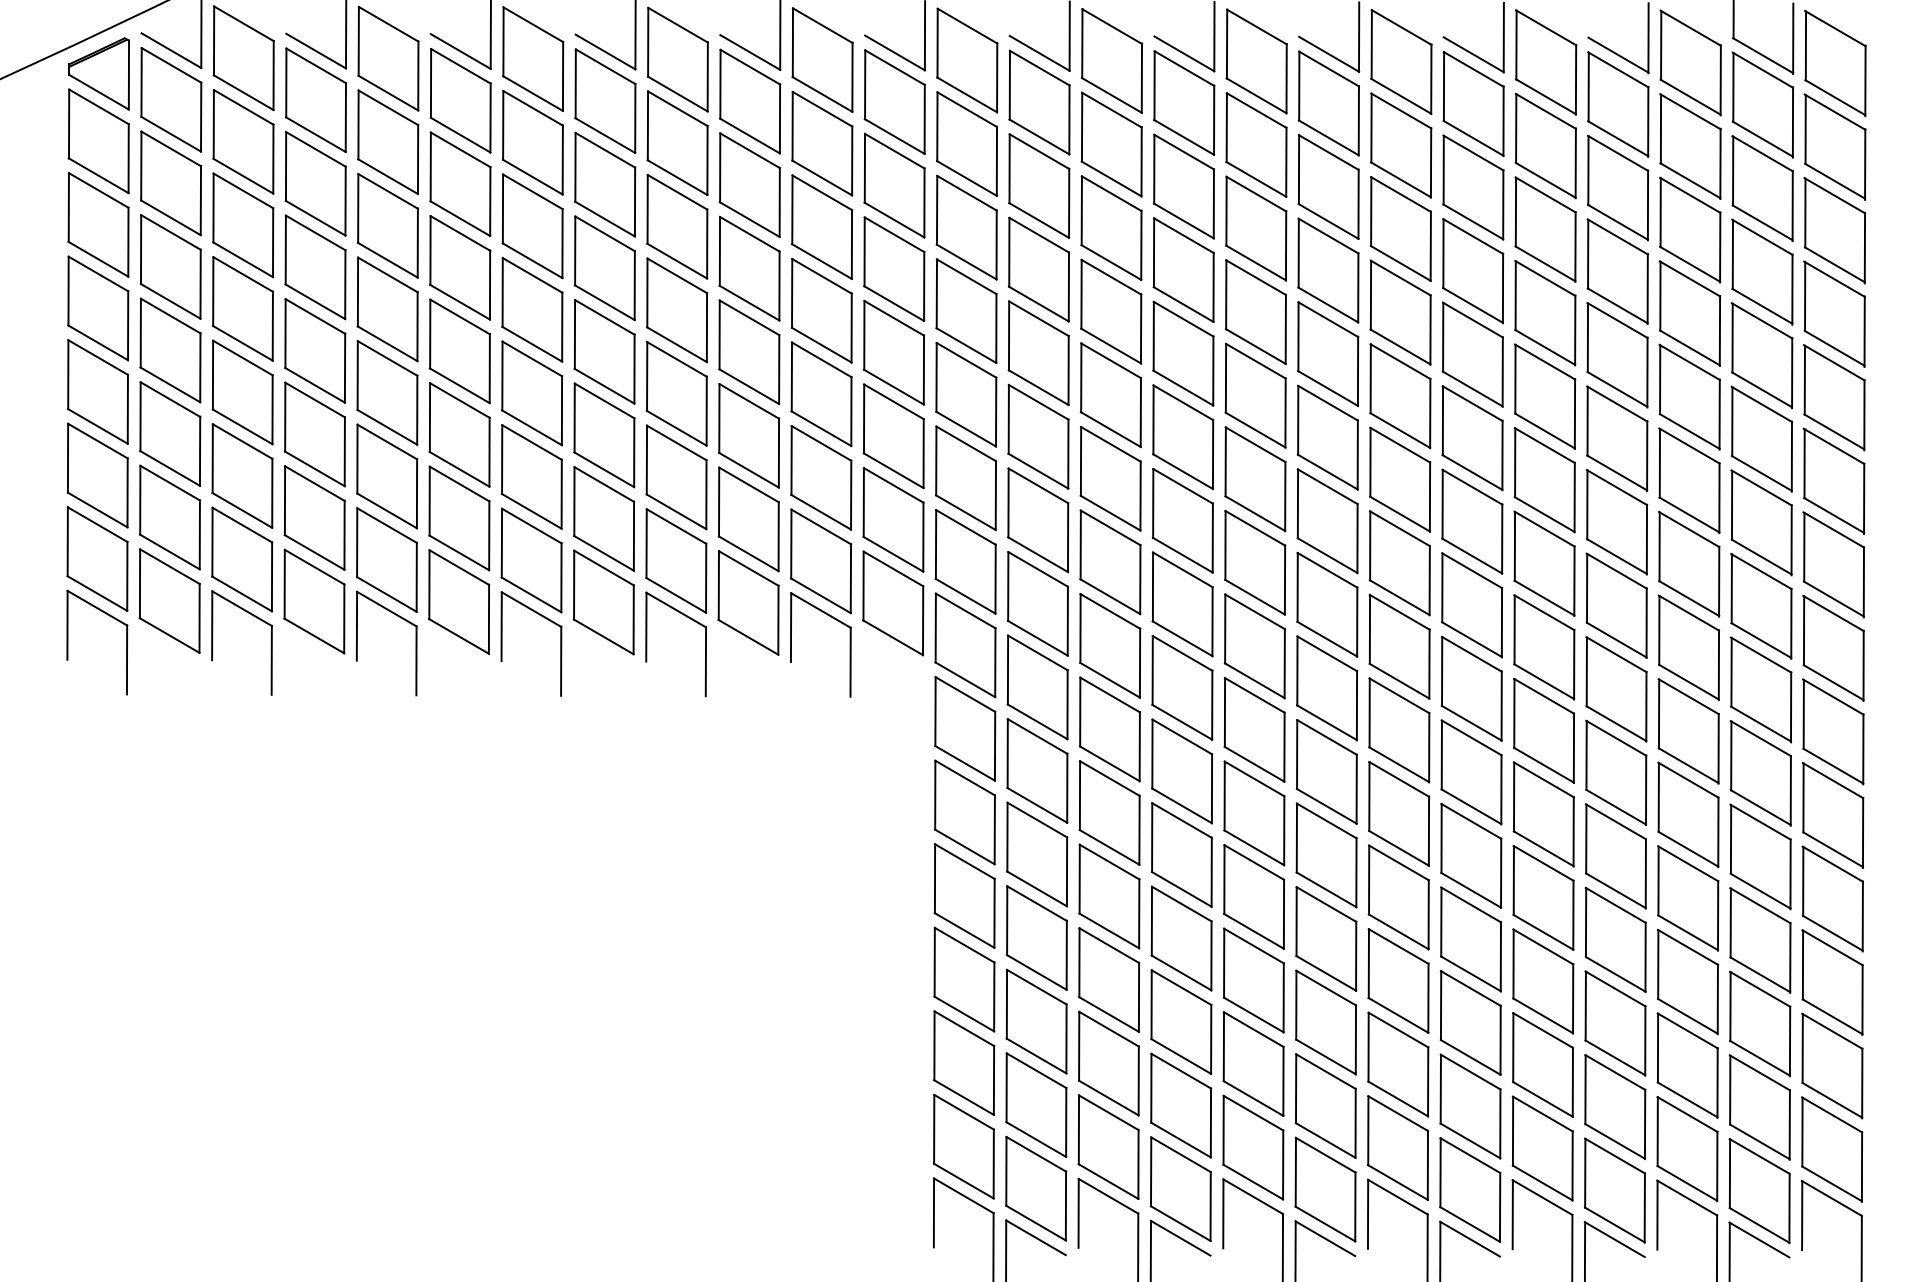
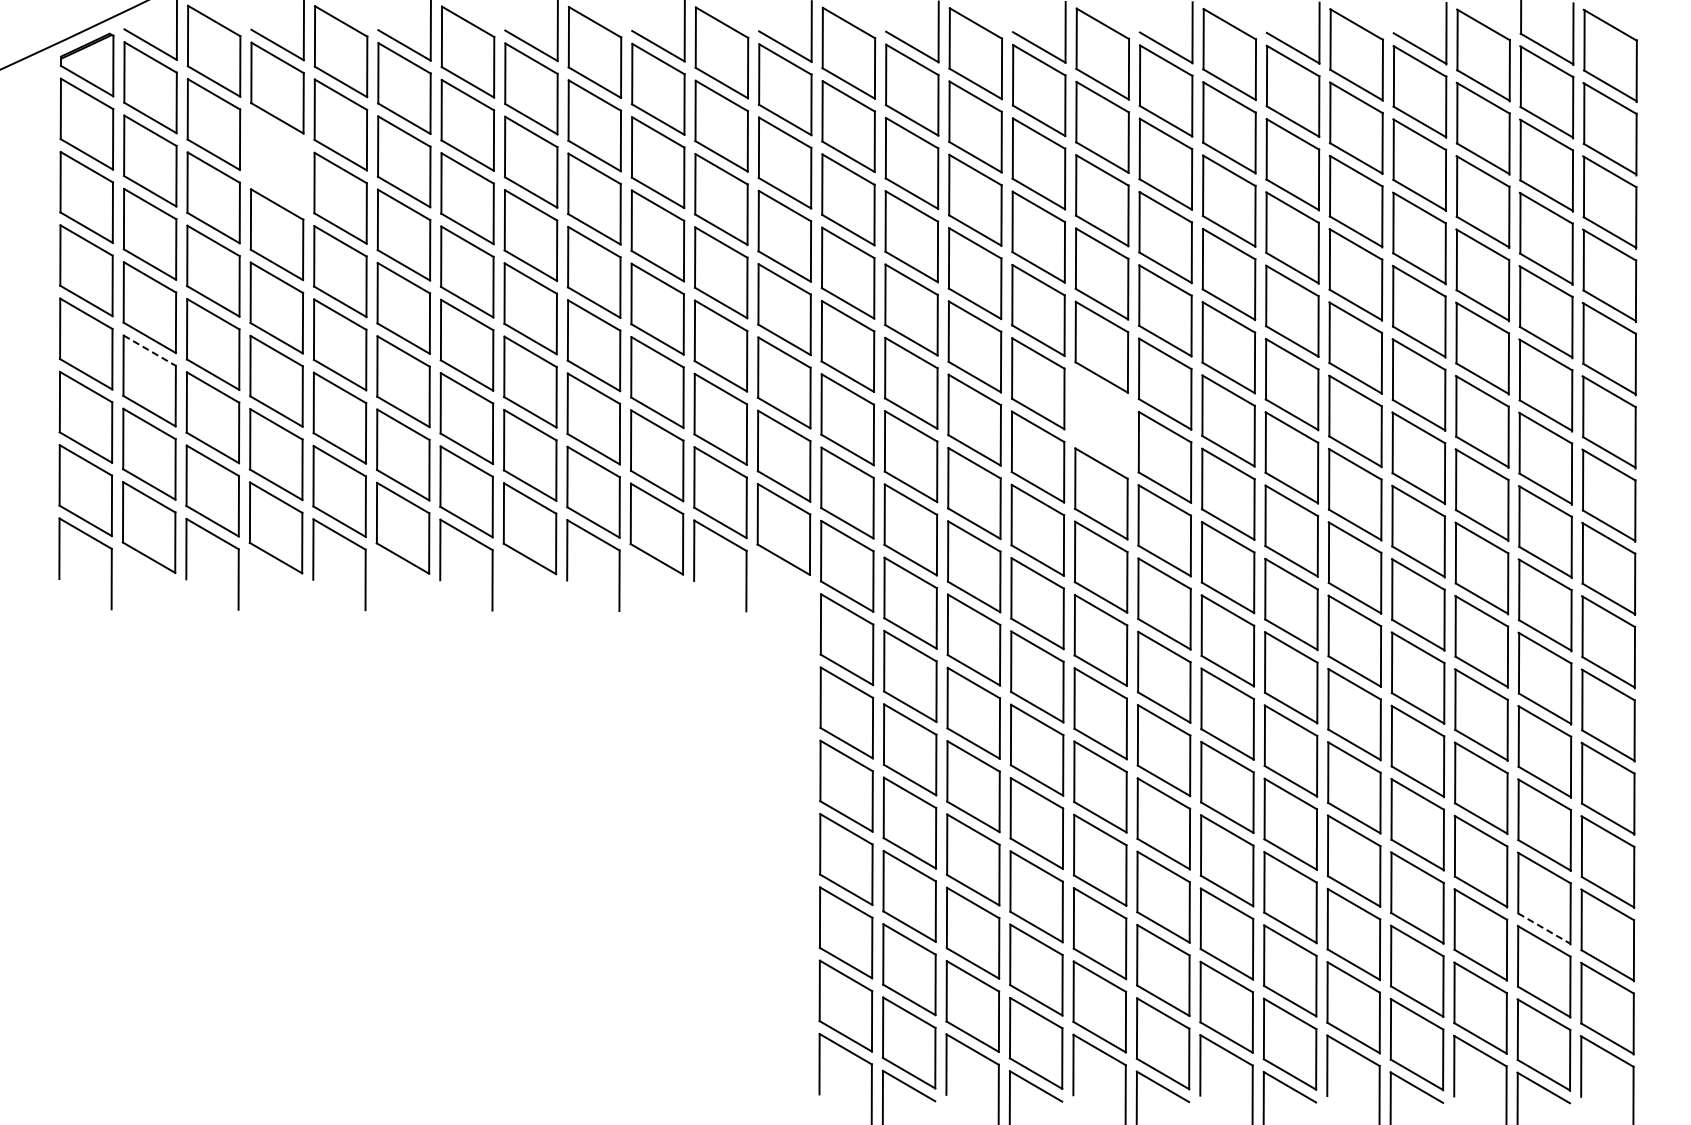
part: (314, 183) -> (276, 161), removed
line: (171, 399) -> (150, 350), solid -> dashed
part: (1255, 479) -> (1101, 420), removed
line: (1760, 1058) -> (1544, 928), solid -> dashed

